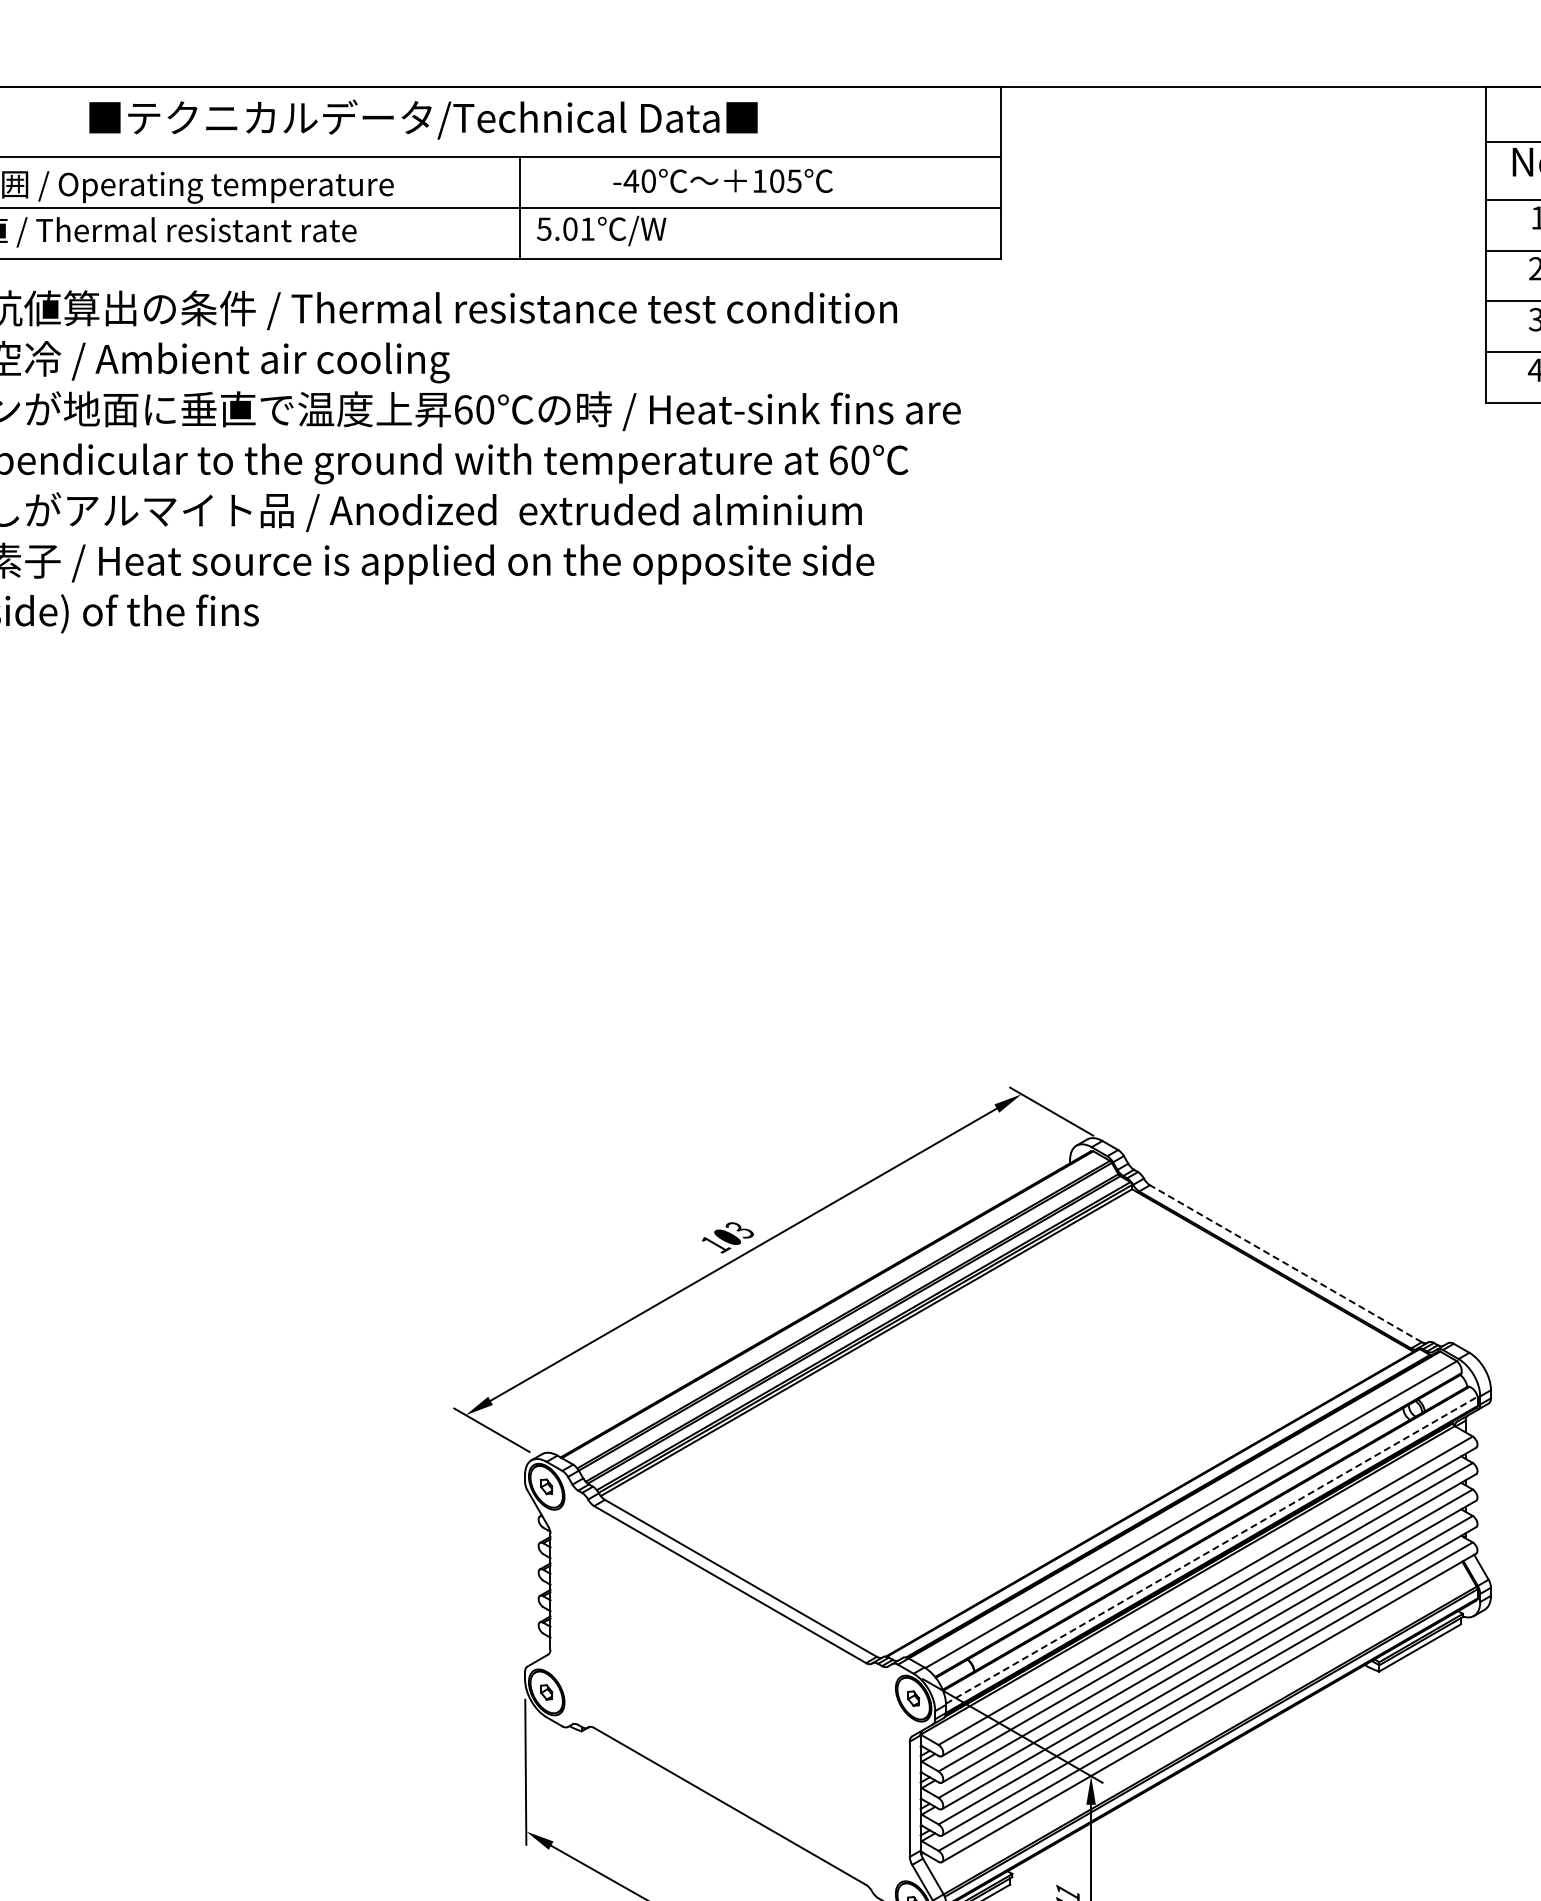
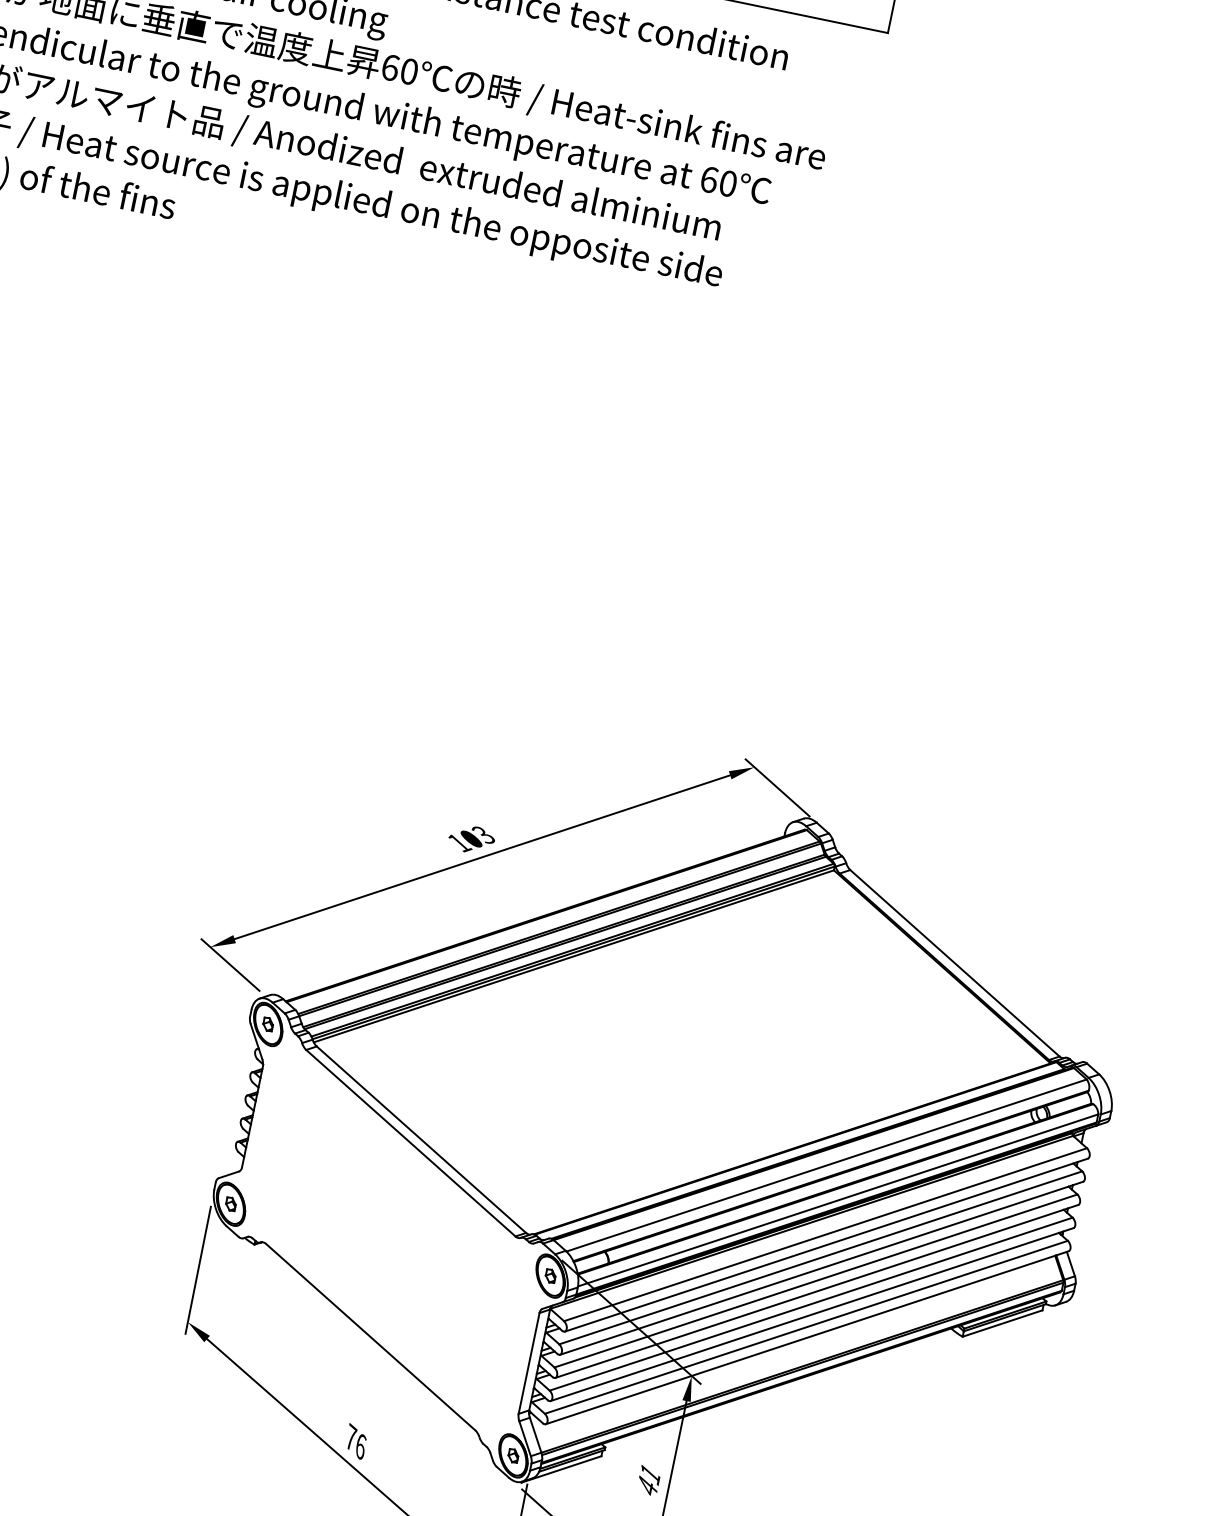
line: (1285, 1263) -> (954, 963), dashed -> solid
line: (1211, 1550) -> (837, 1200), dashed -> solid

